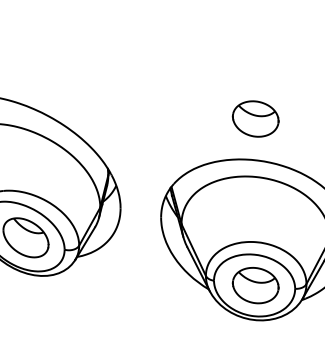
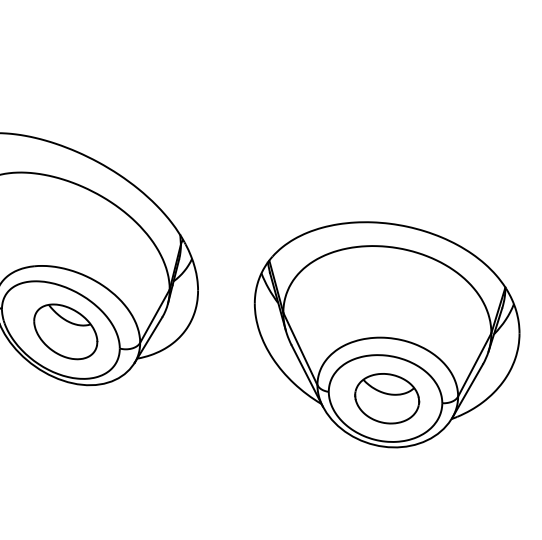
part: (255, 118) -> (387, 165), removed

